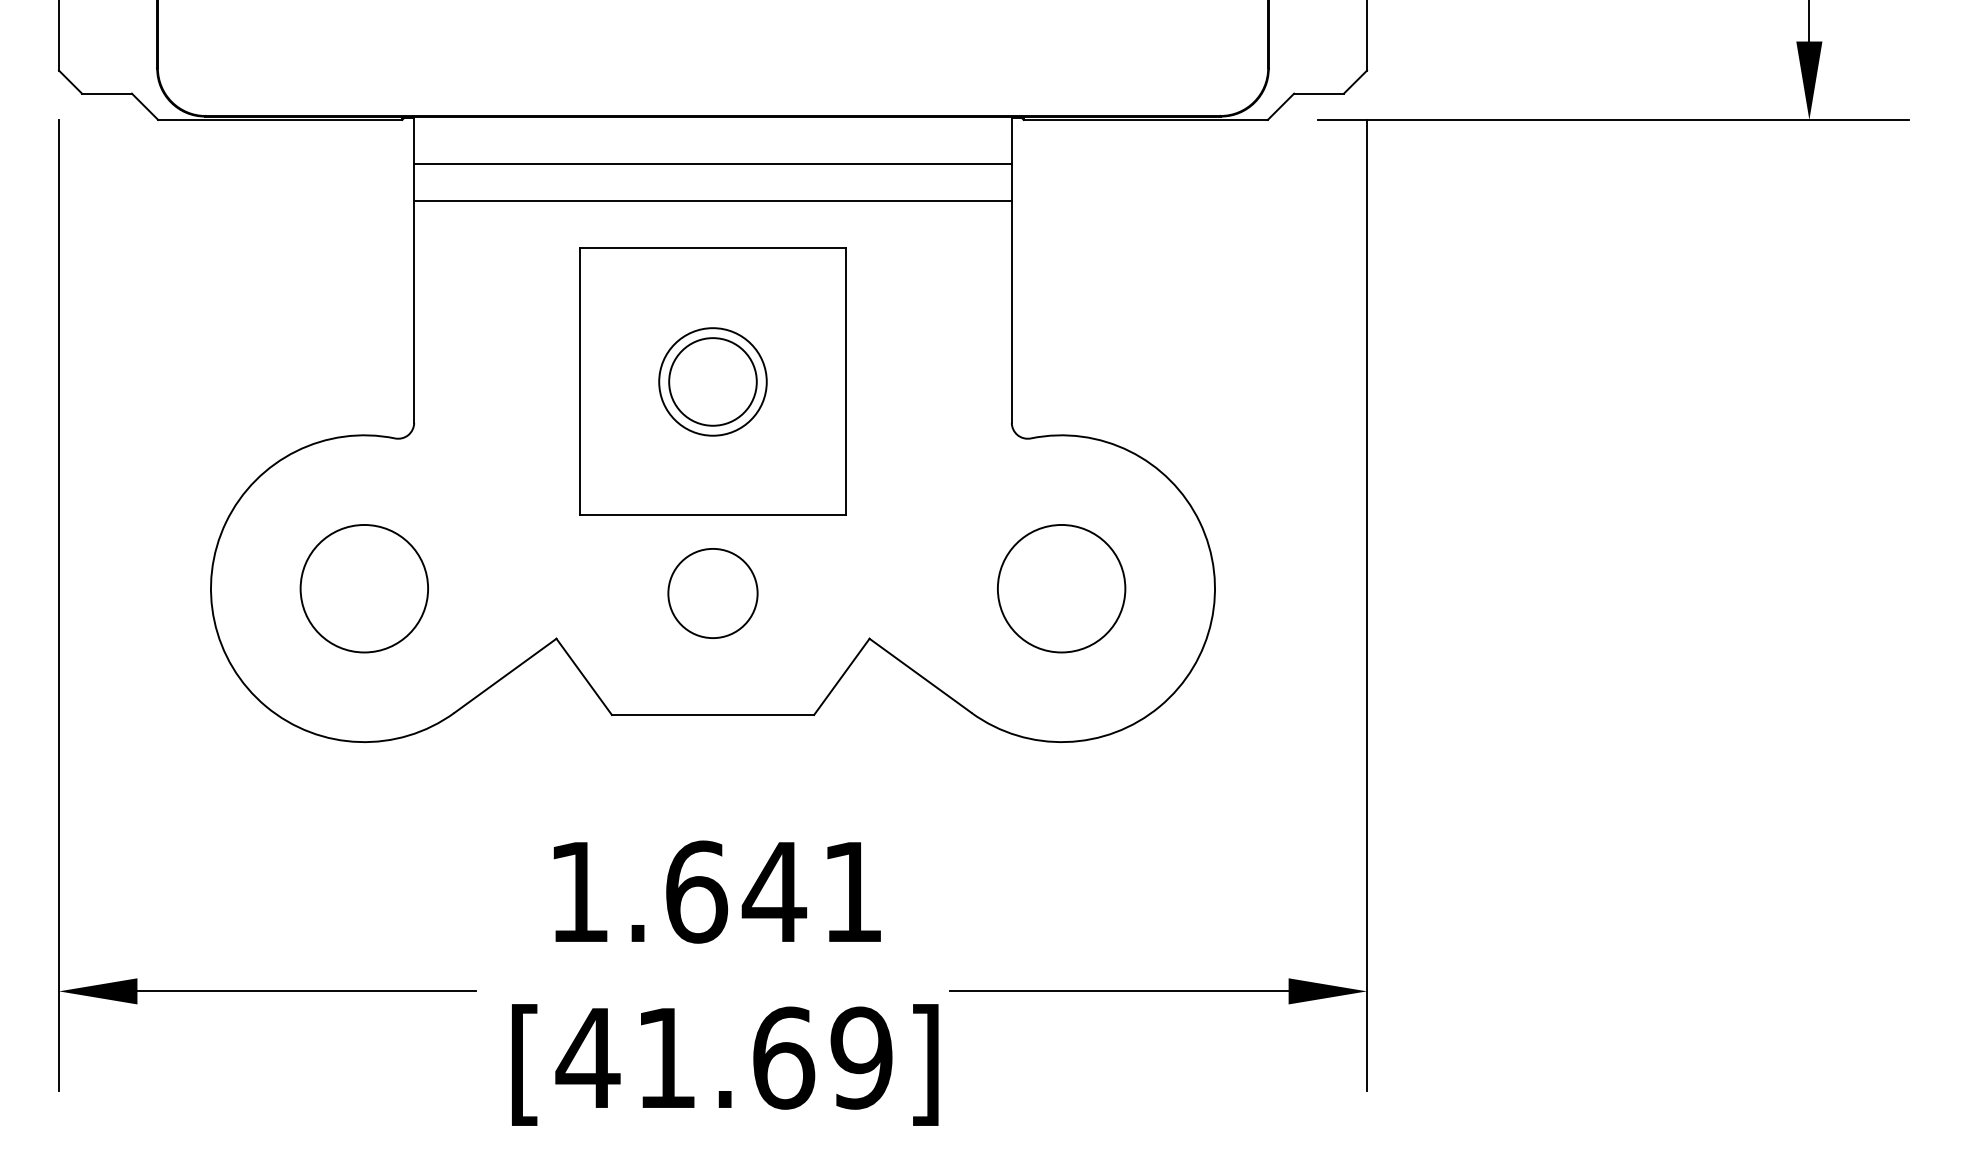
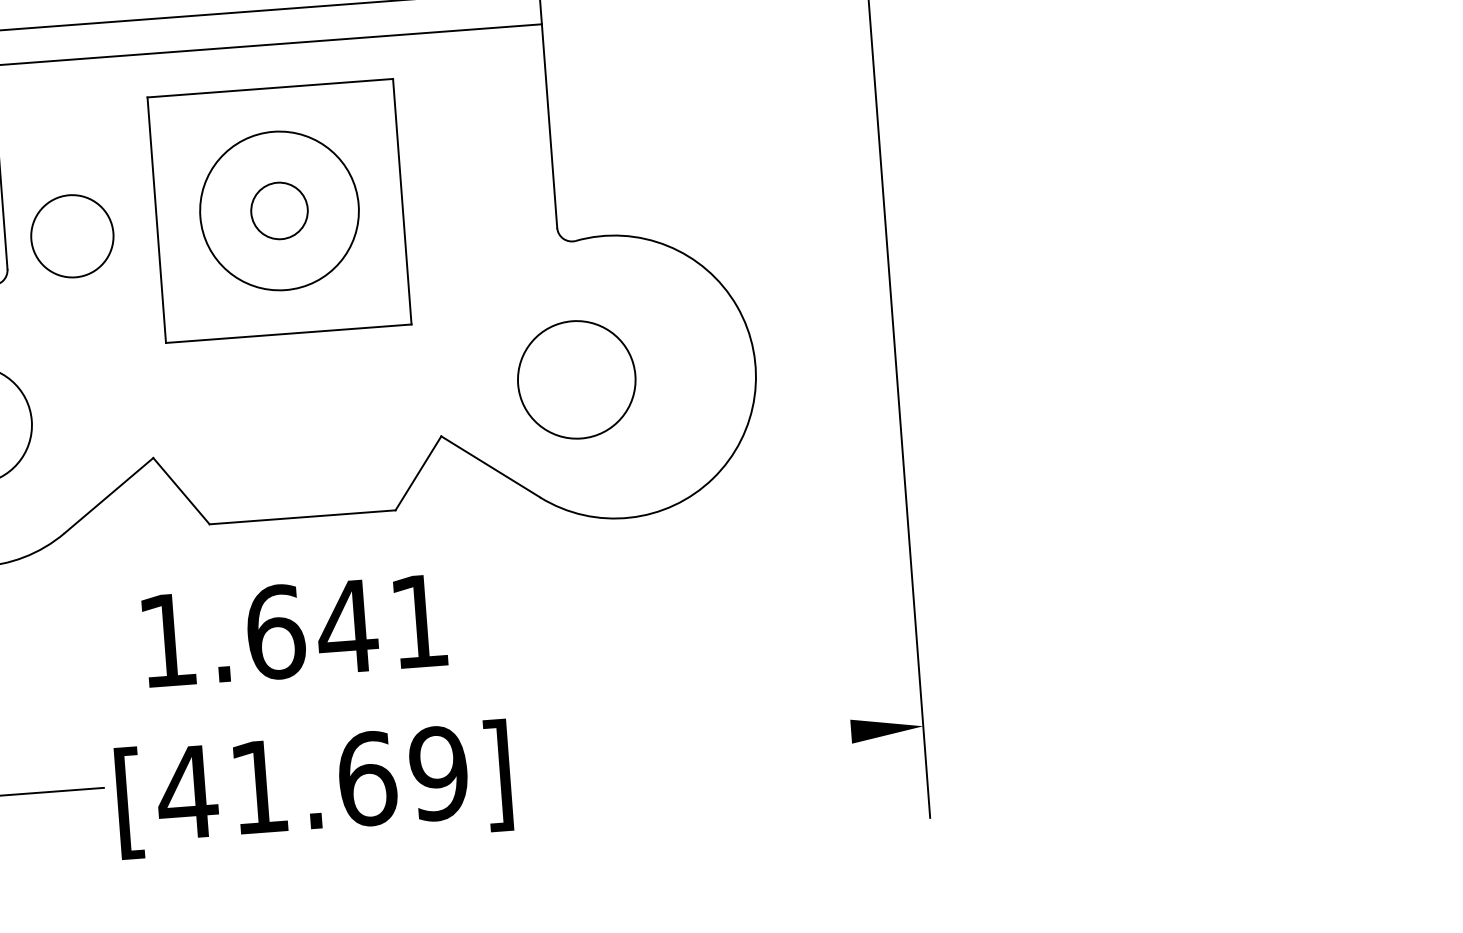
circle: (712, 381) -> (279, 210), size x0.7
circle: (712, 381) -> (279, 210), size x1.6
circle: (1061, 588) -> (576, 379), moved
circle: (712, 593) -> (71, 236), moved
text: (725, 982) -> (308, 713), moved
line: (1118, 991) -> (694, 743), removed

